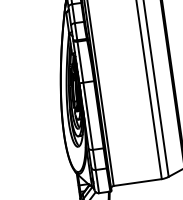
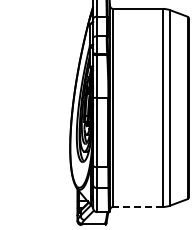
line: (138, 182) -> (138, 206), solid -> dashed

